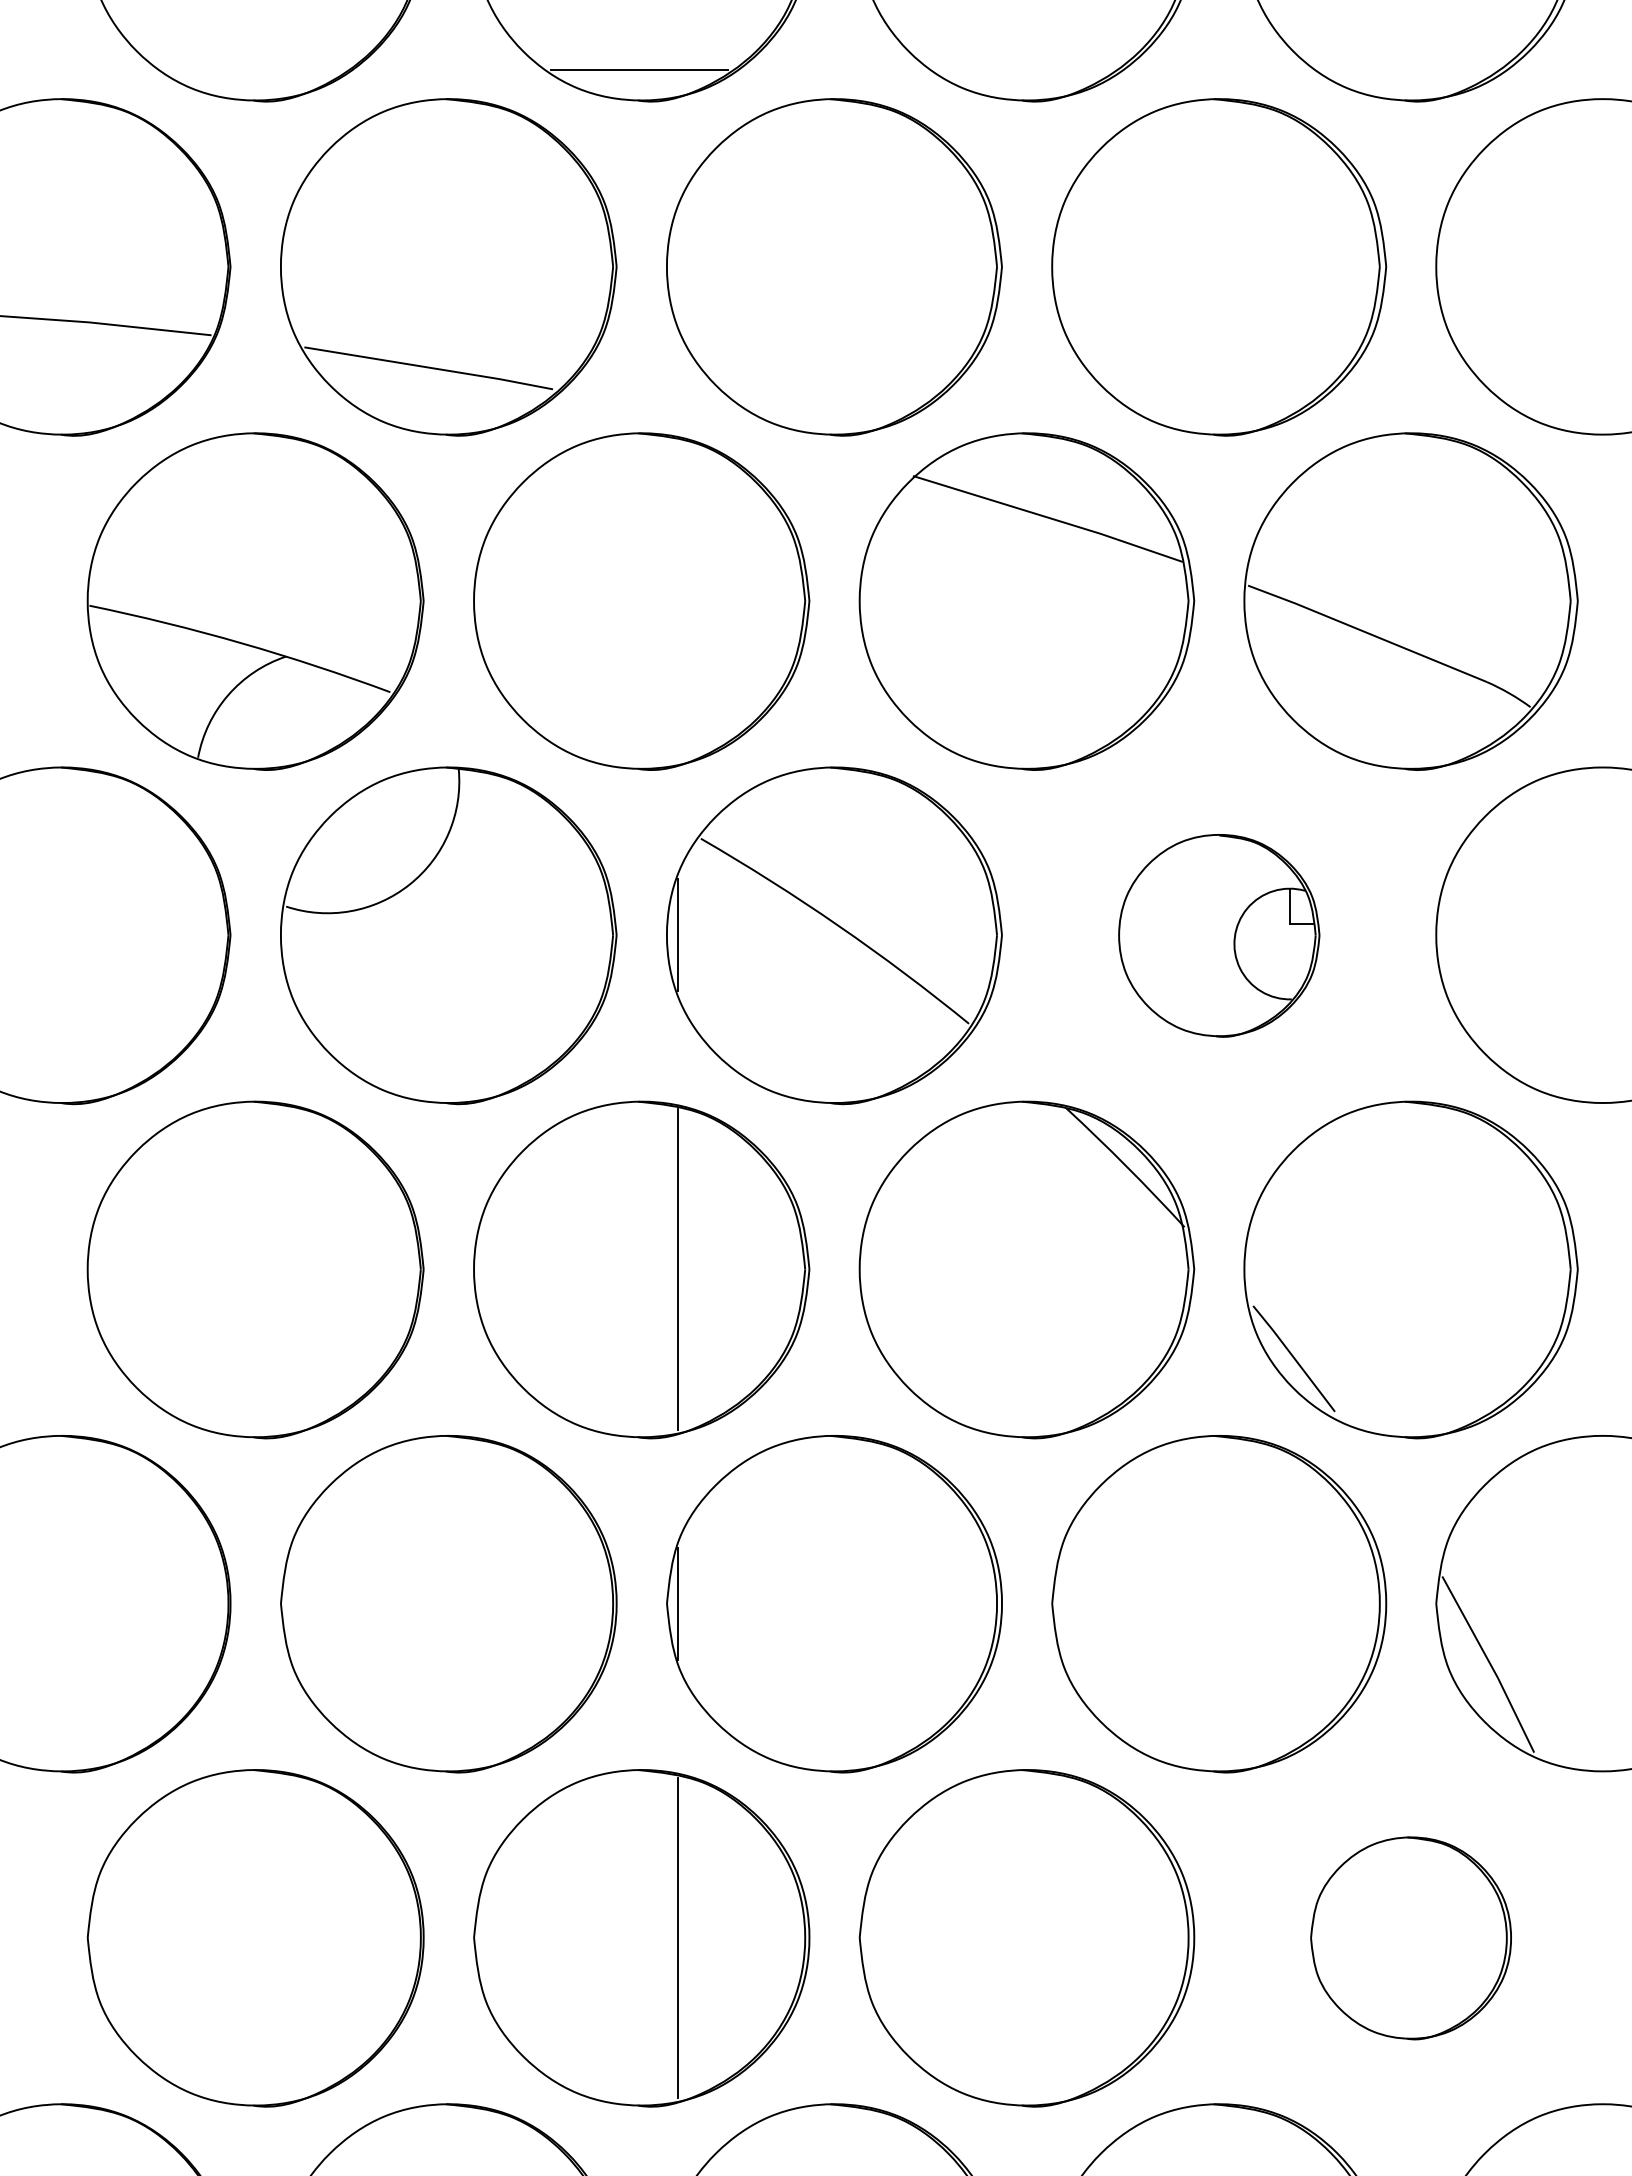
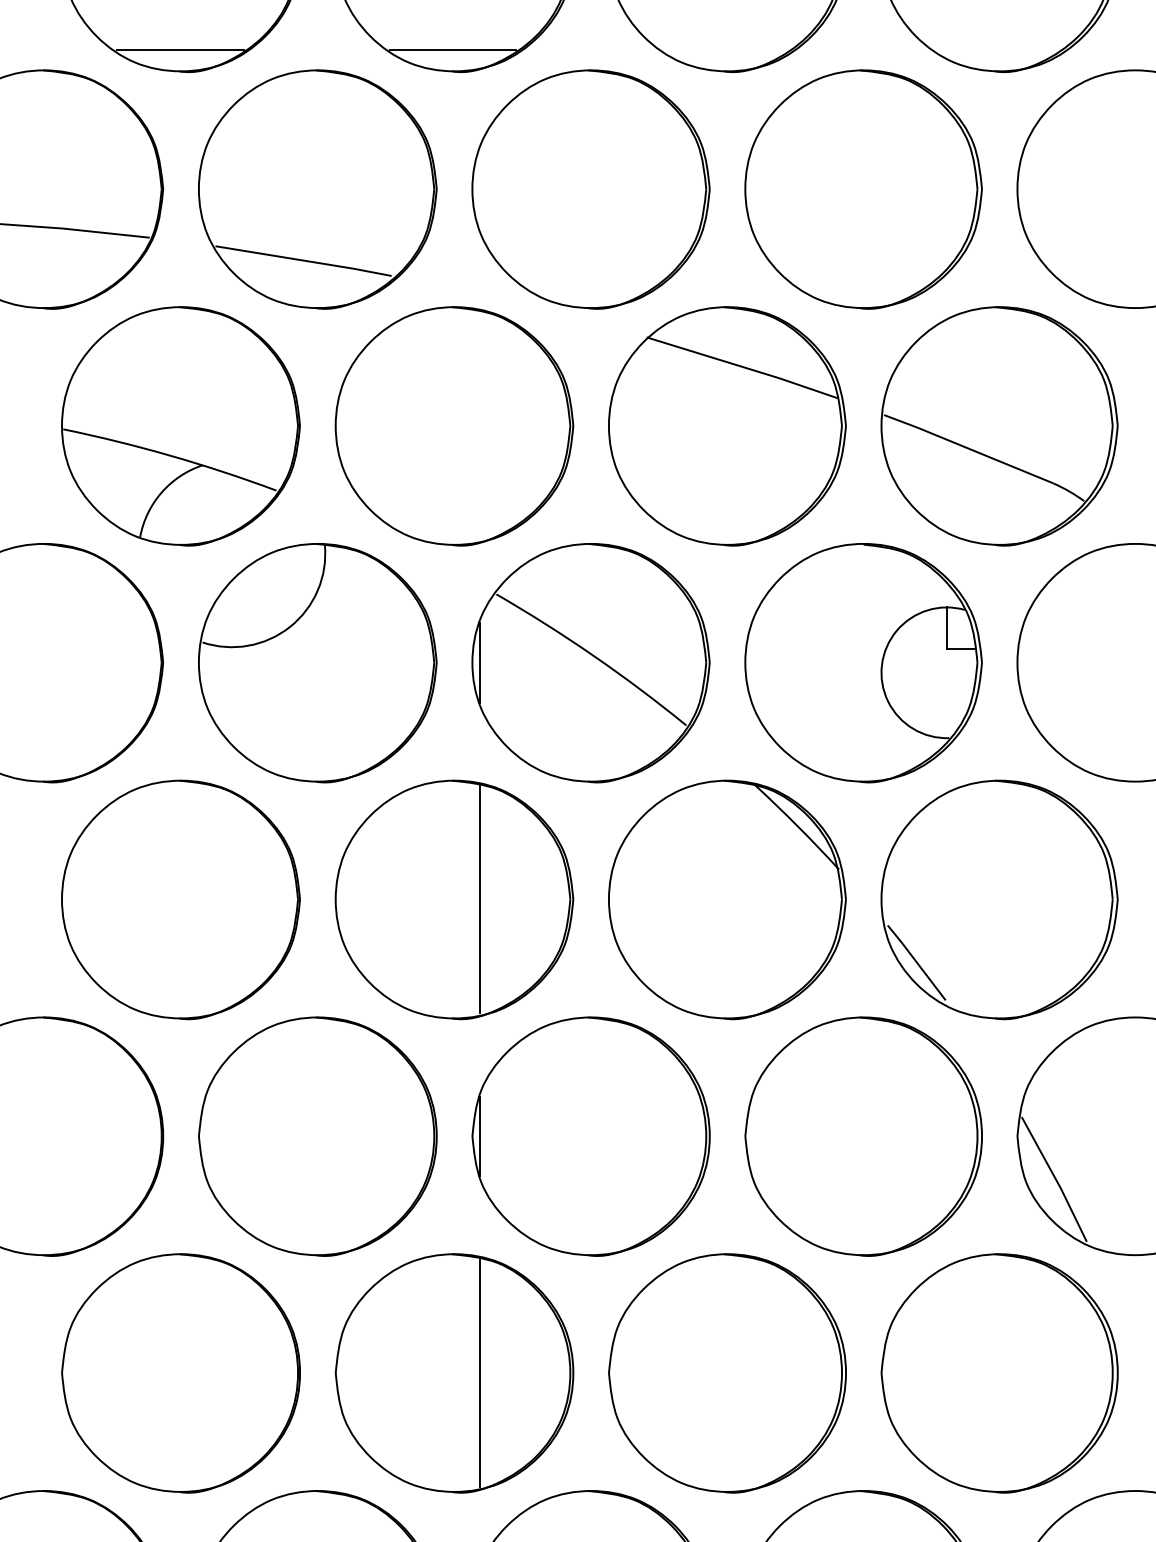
line: (254, 70) -> (180, 50), added
part: (1219, 935) -> (863, 662), size x1.67
part: (1410, 1938) -> (999, 1373), size x1.67

